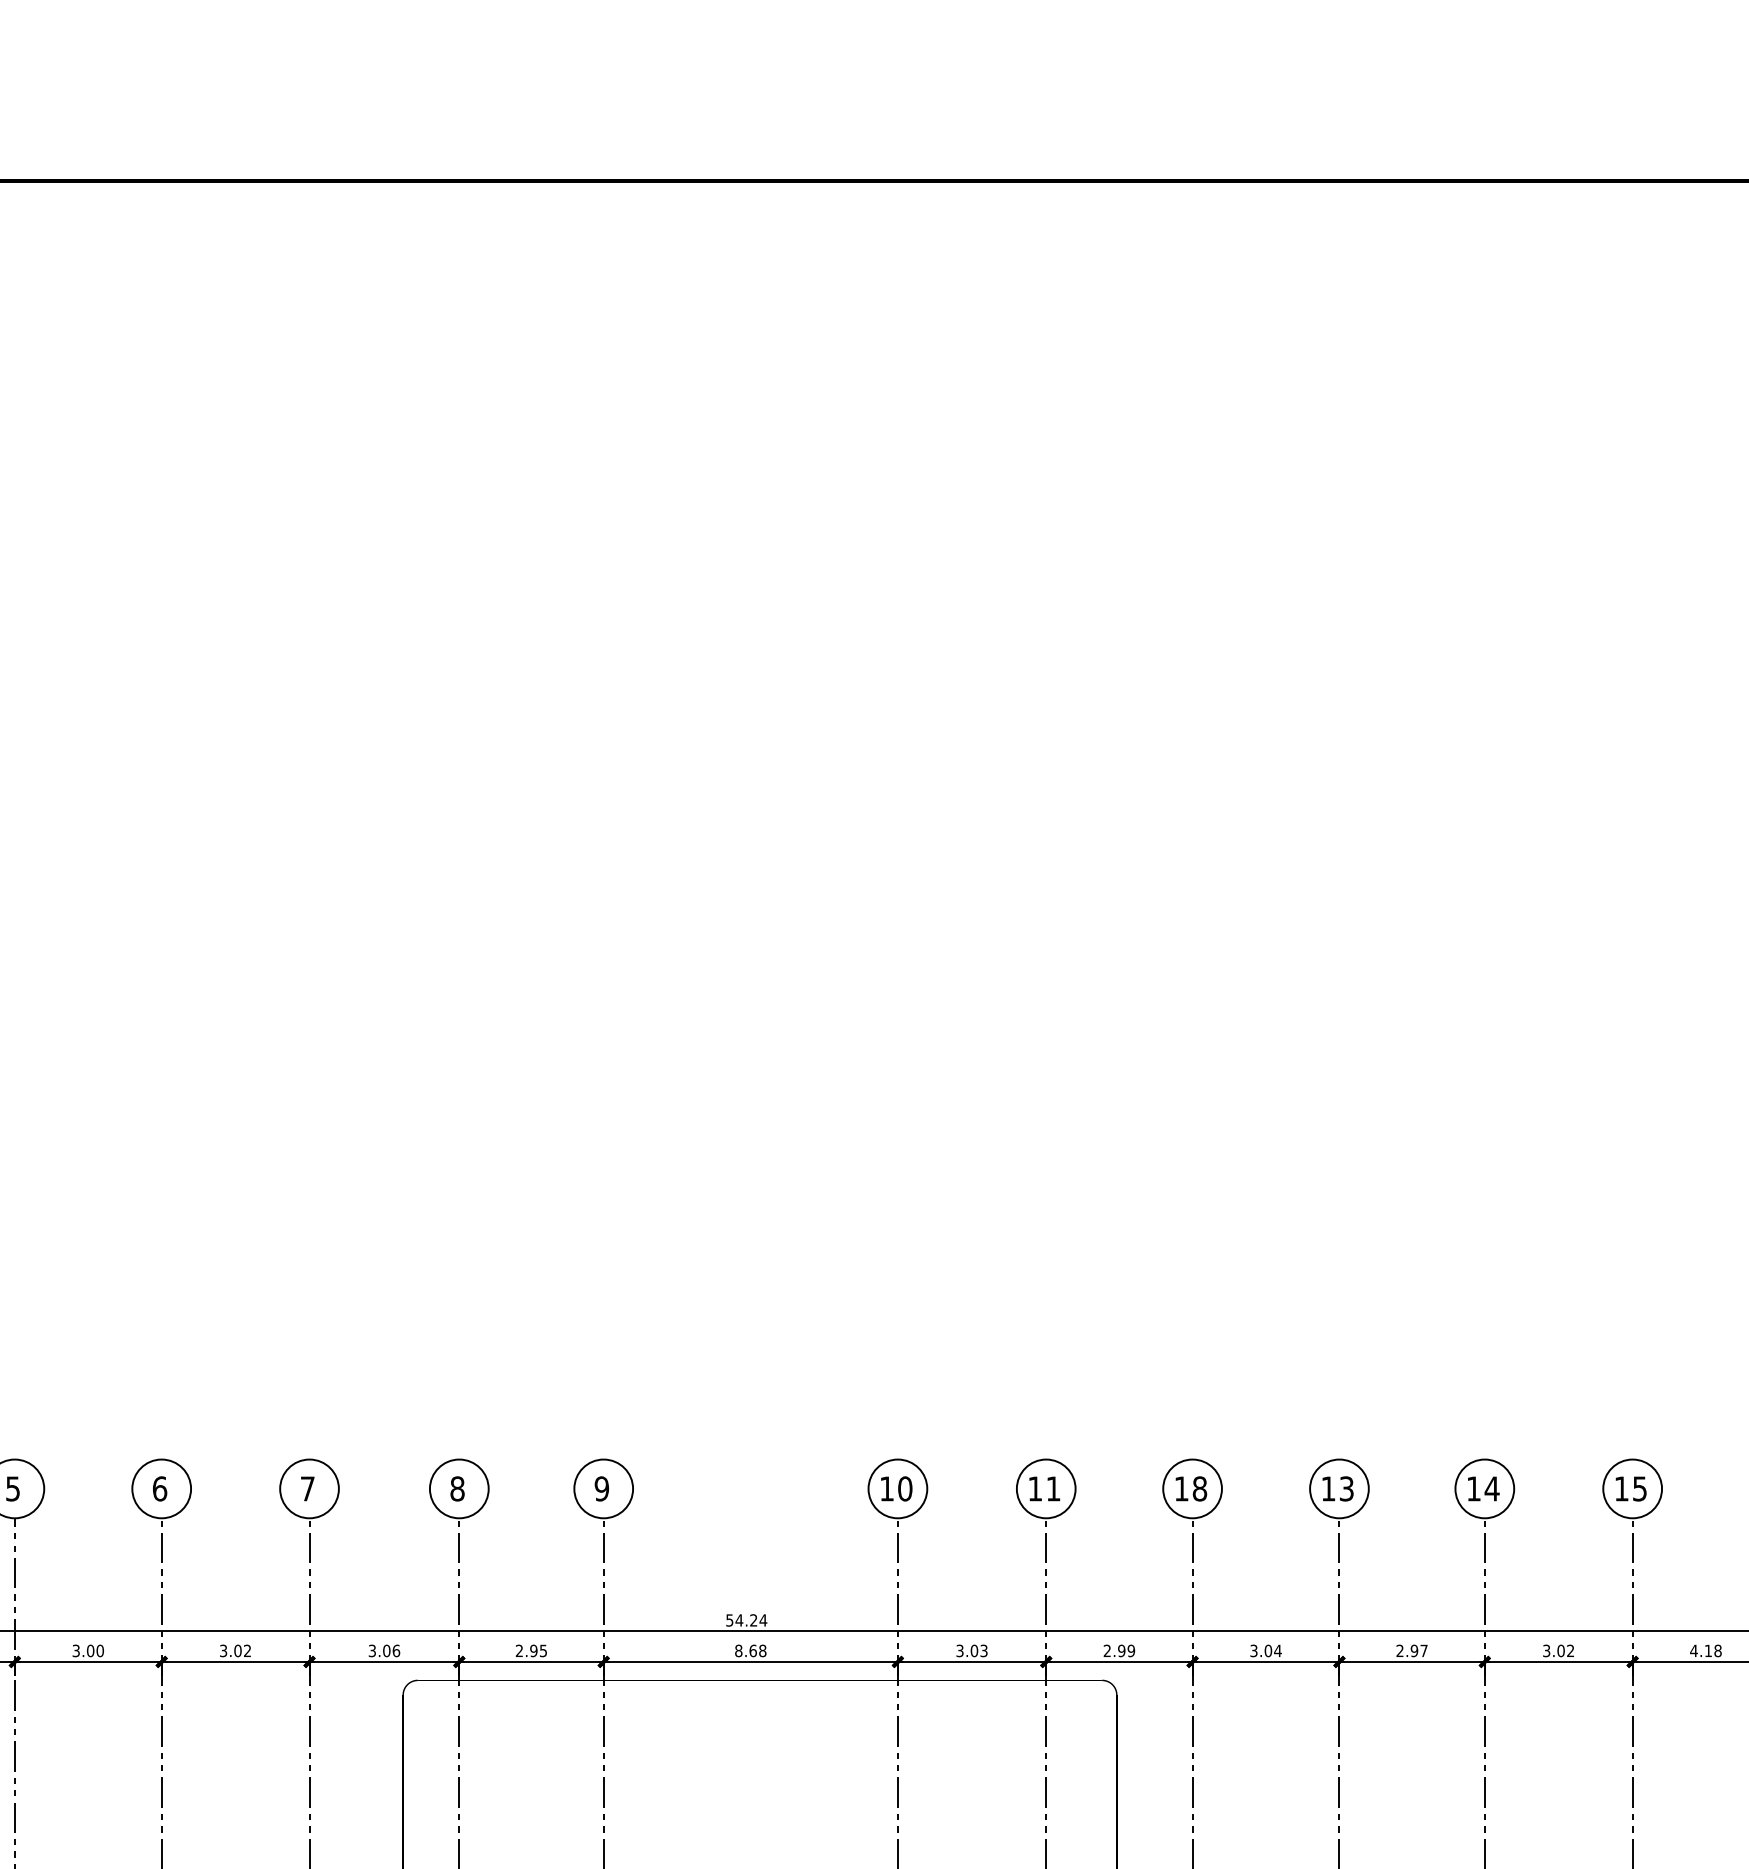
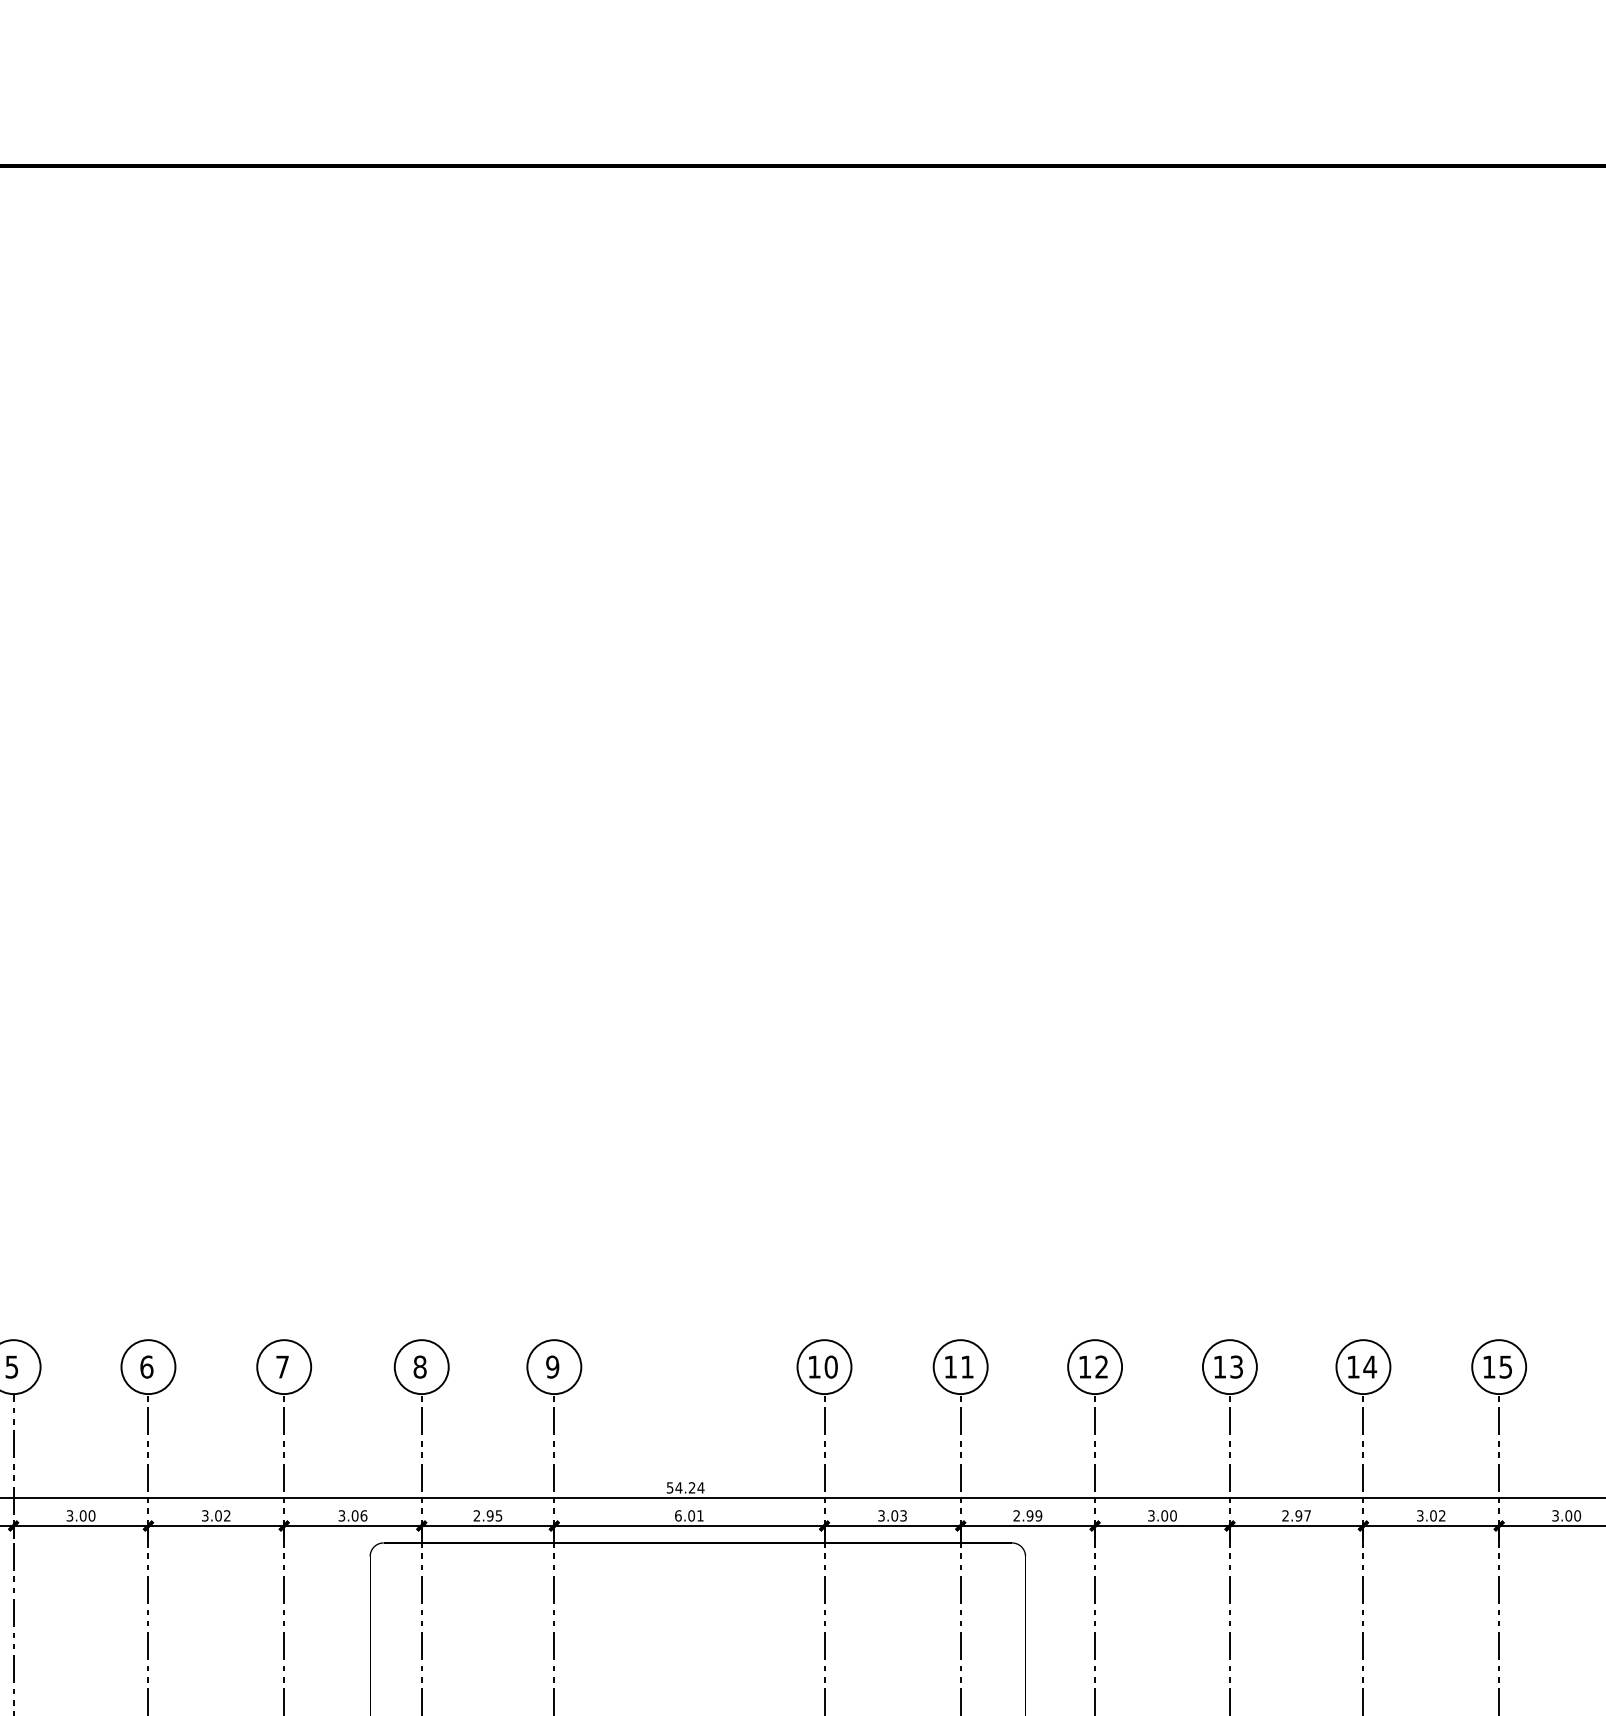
text: (1199, 1488) -> (1101, 1366), 18 -> 12
text: (750, 1650) -> (689, 1515), 8.68 -> 6.01
text: (1277, 1650) -> (1173, 1515), 3.04 -> 3.00
text: (1705, 1650) -> (1566, 1515), 4.18 -> 3.00

